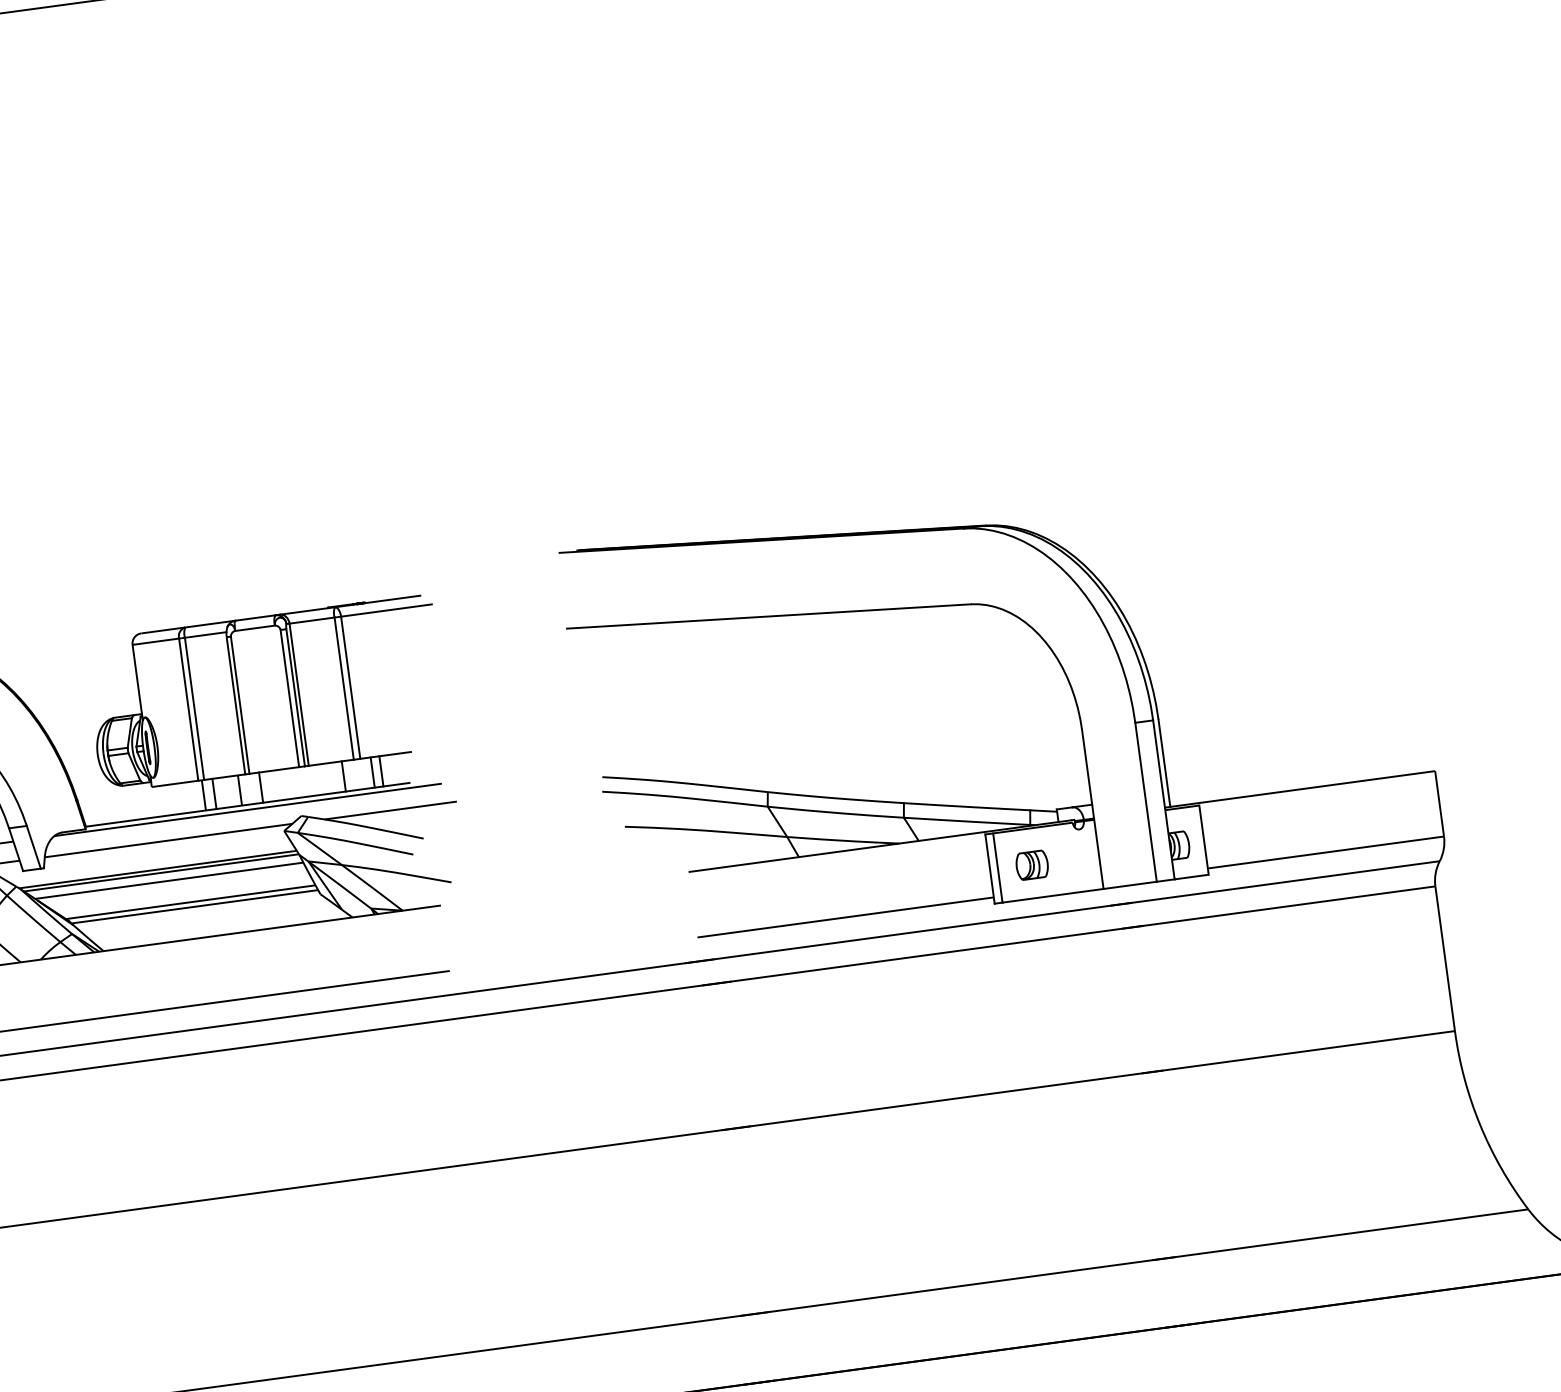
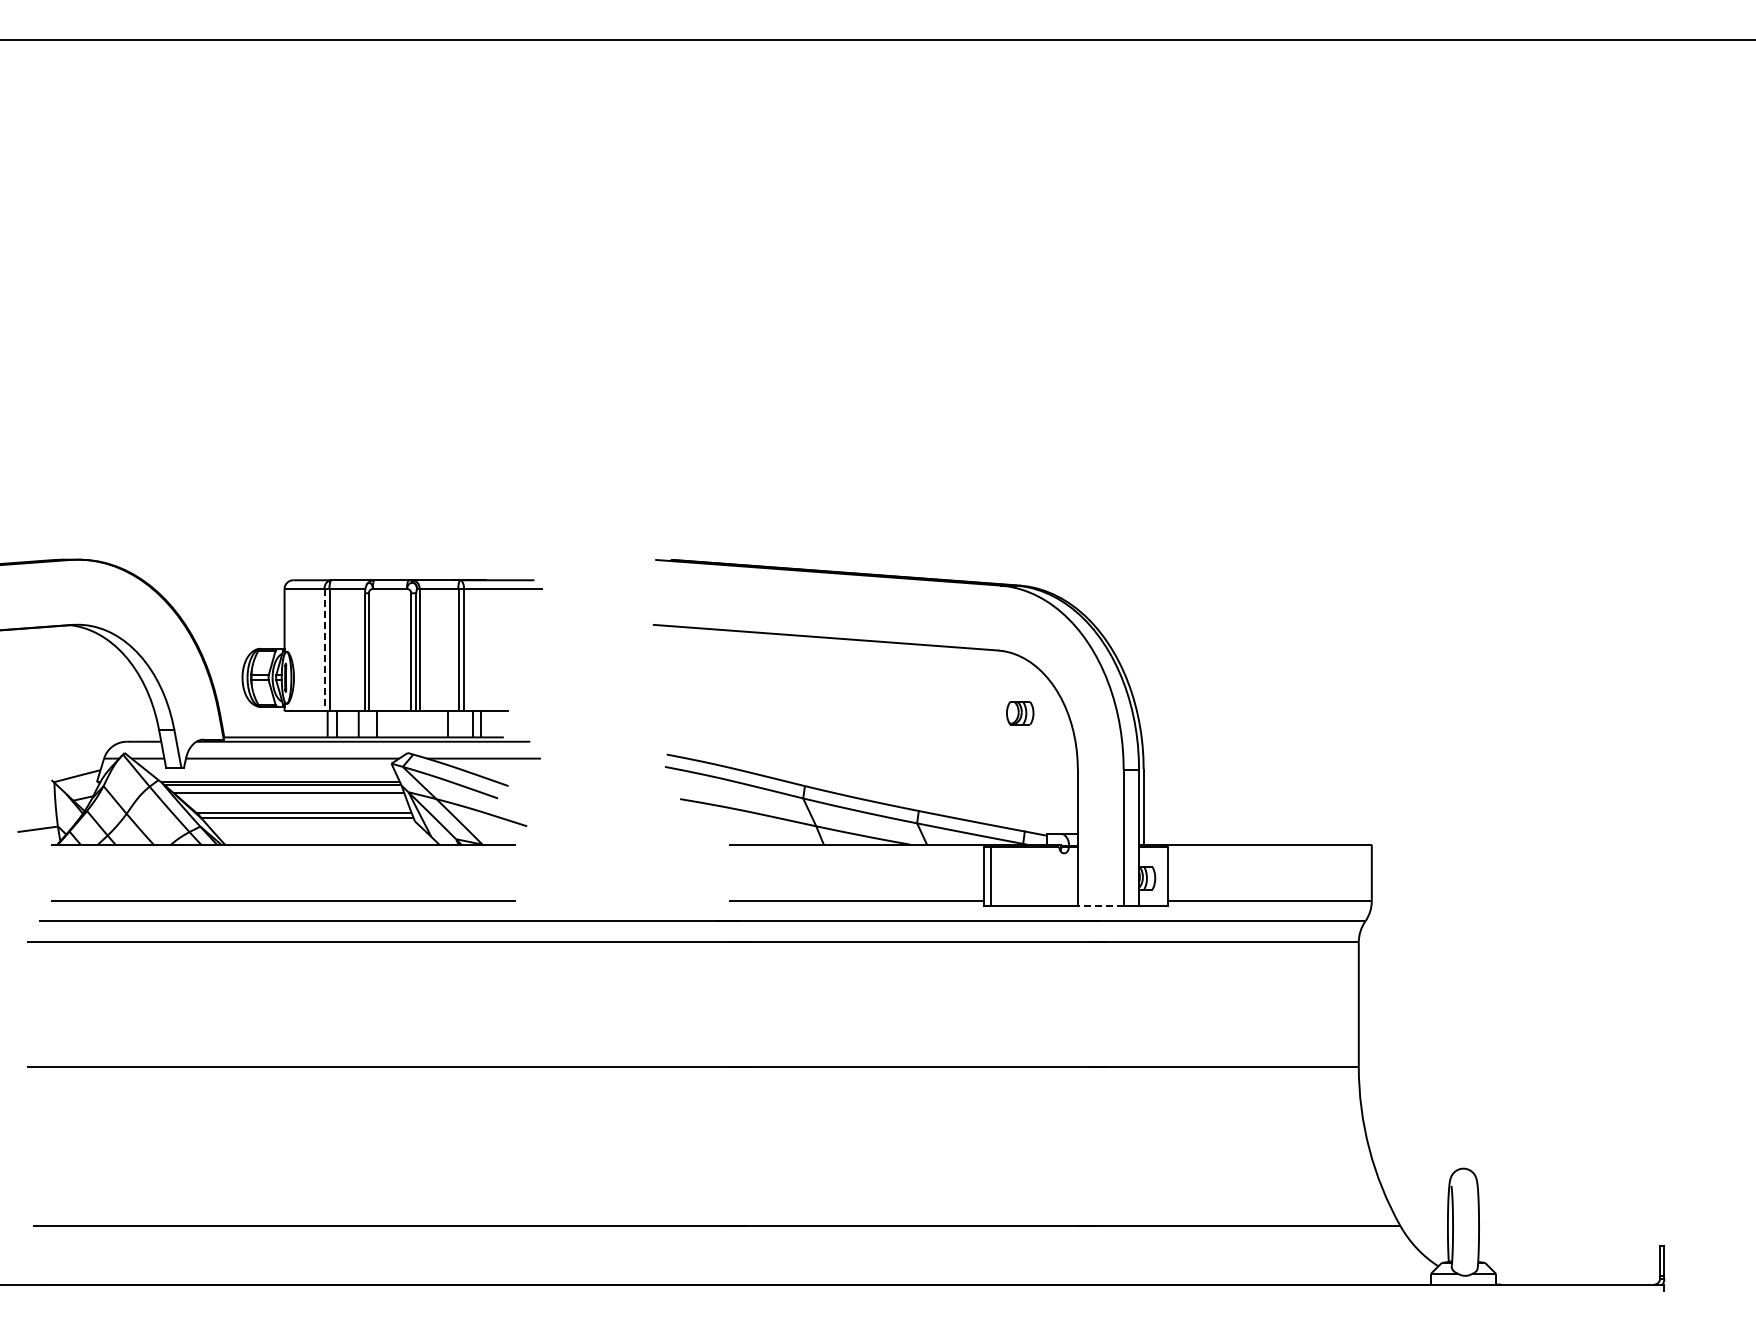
line: (188, 710) -> (324, 650), solid -> dashed
part: (1032, 865) -> (1020, 713), moved
line: (1129, 885) -> (1100, 906), solid -> dashed

